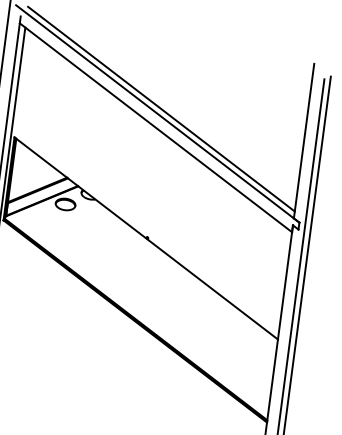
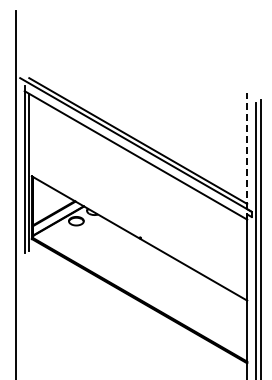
line: (304, 140) -> (247, 150), solid -> dashed

